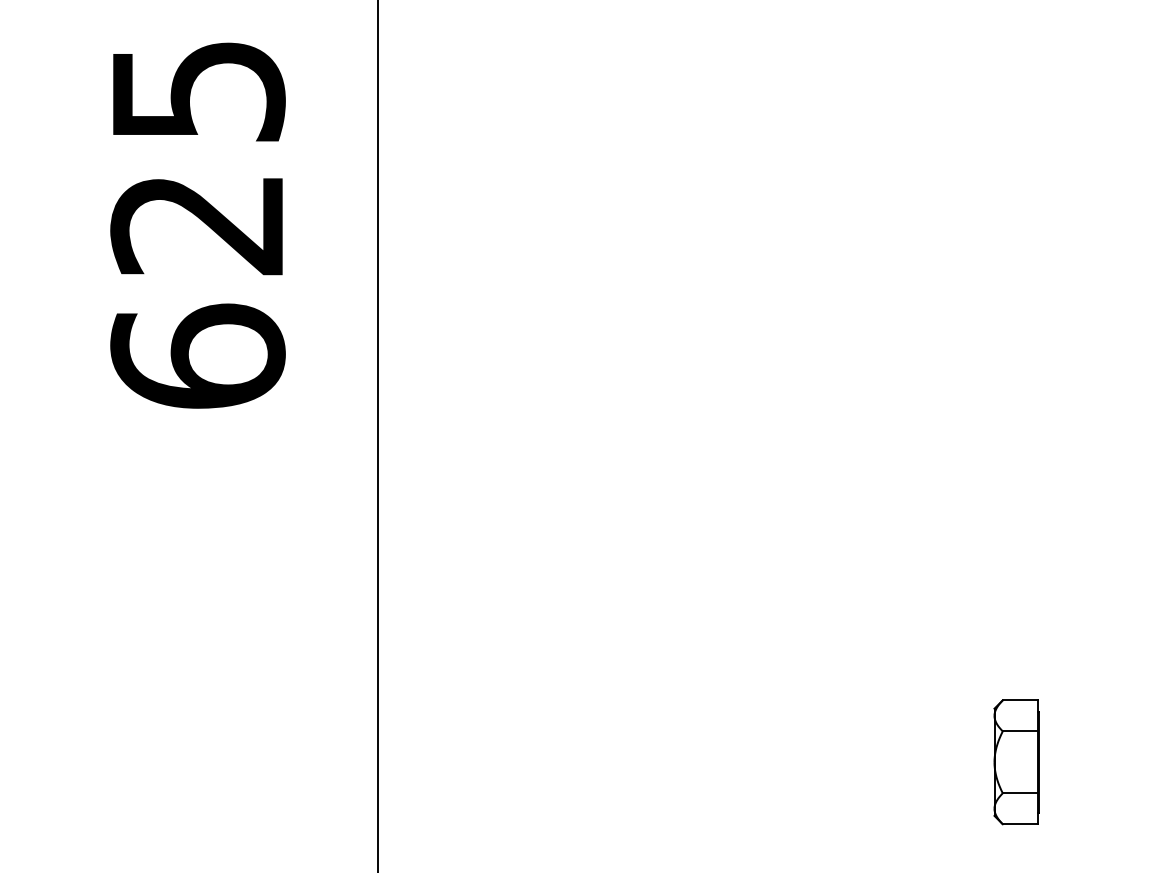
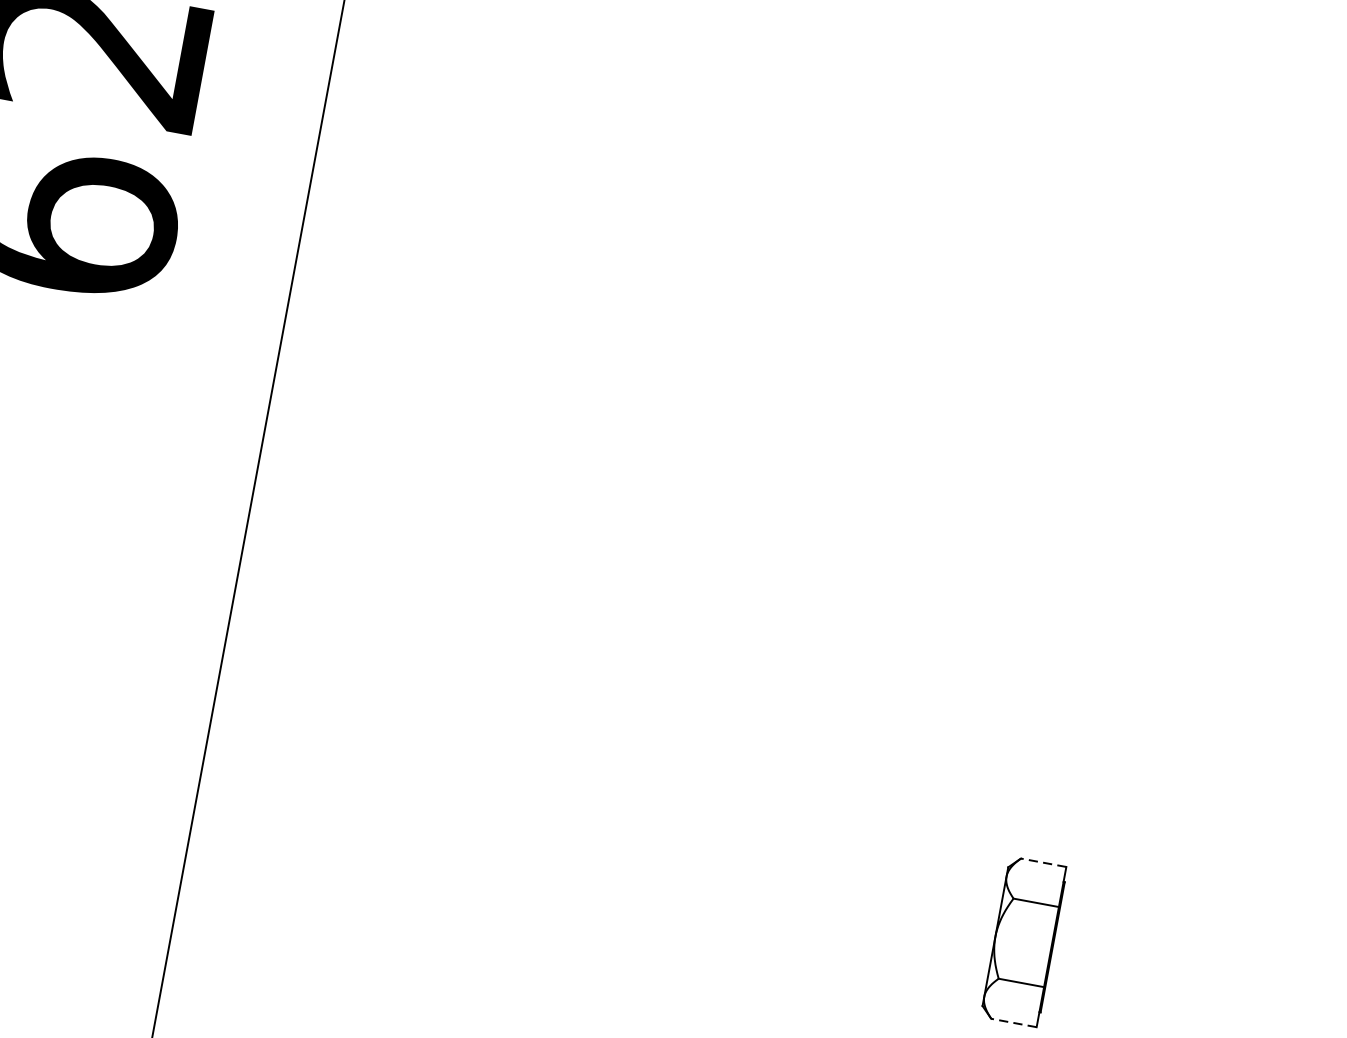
line: (1020, 700) -> (1043, 862), solid -> dashed
line: (1020, 824) -> (1014, 1023), solid -> dashed

